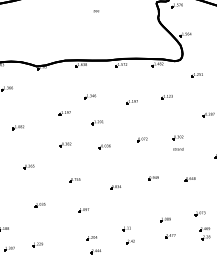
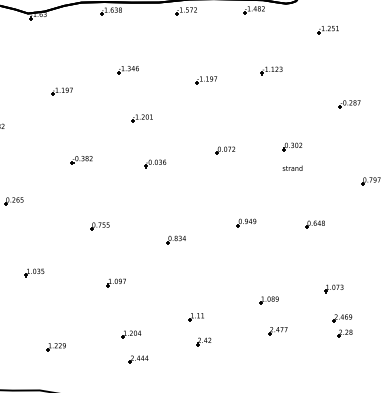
part: (64, 113) -> (61, 92), moved
part: (37, 244) -> (55, 346), moved

